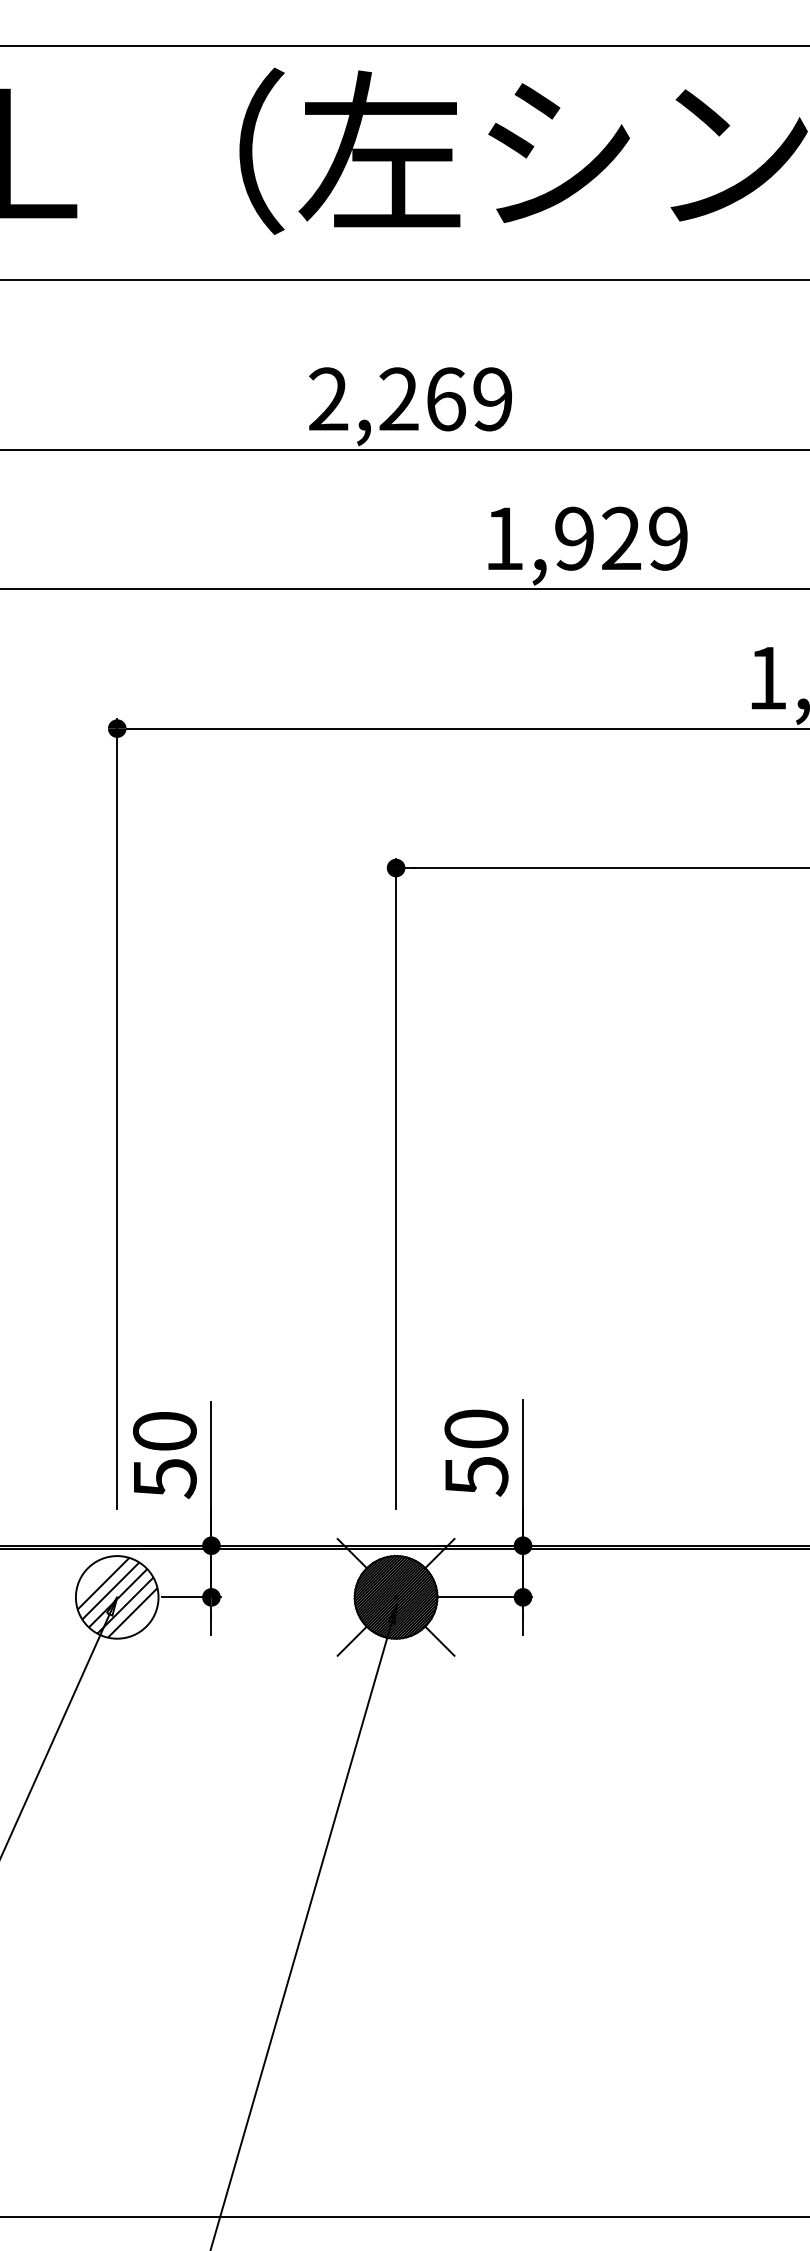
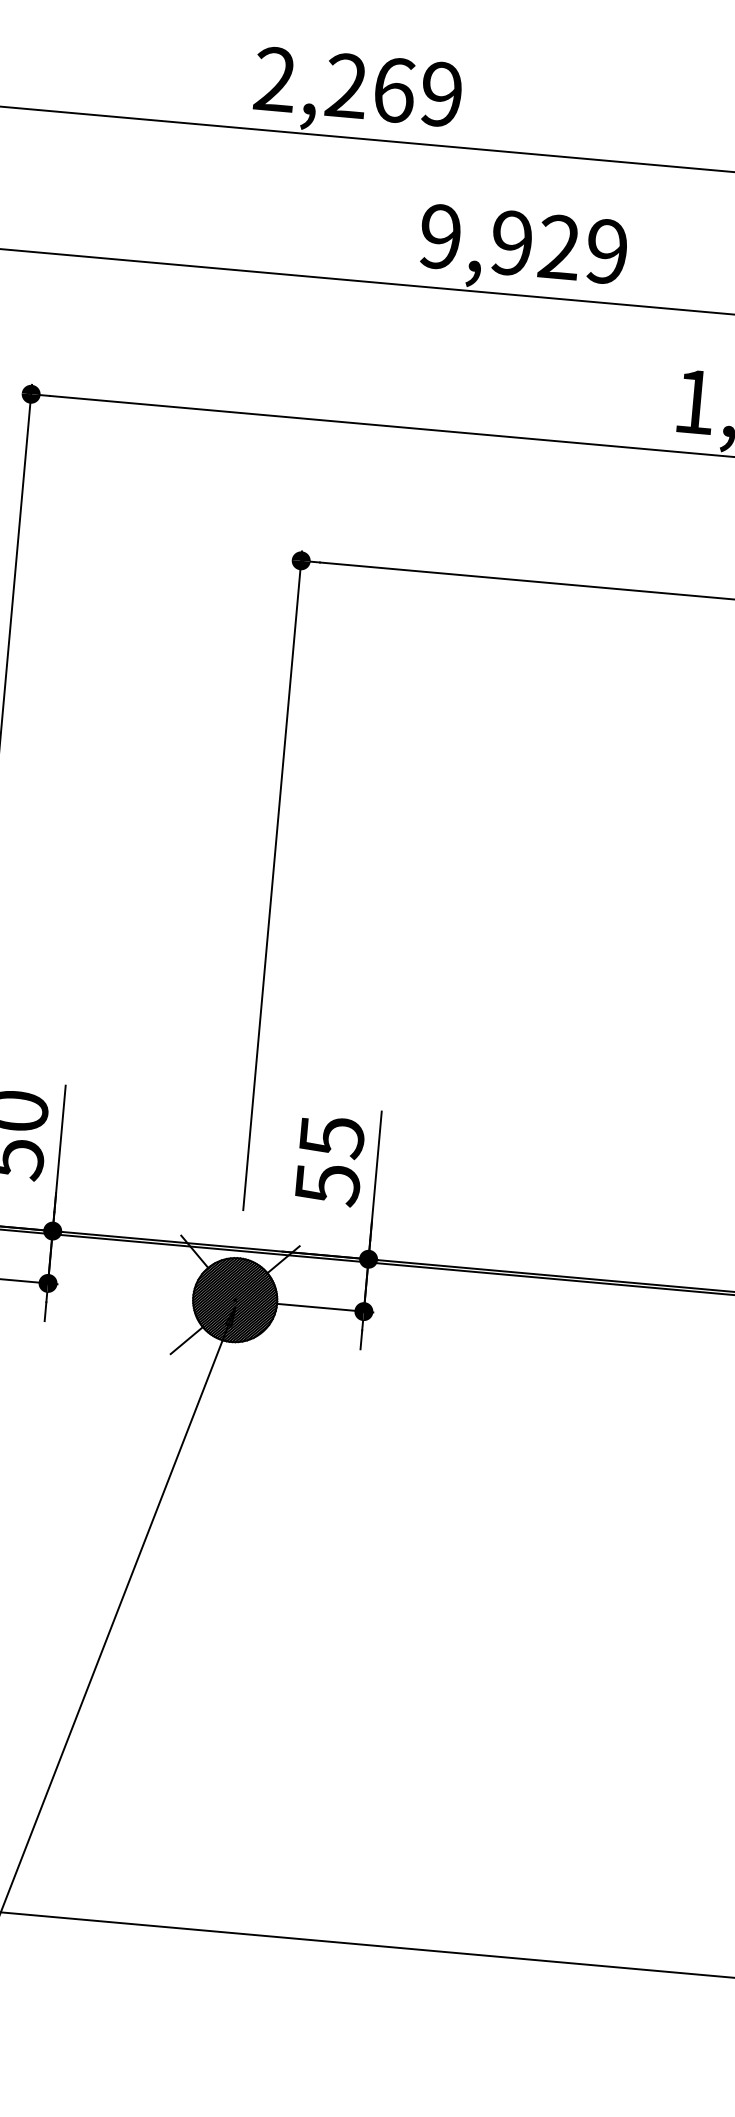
text: (503, 538) -> (439, 236), 1,929 -> 9,929
text: (476, 1429) -> (331, 1137), 50 -> 55
line: (439, 1640) -> (275, 1347), removed

